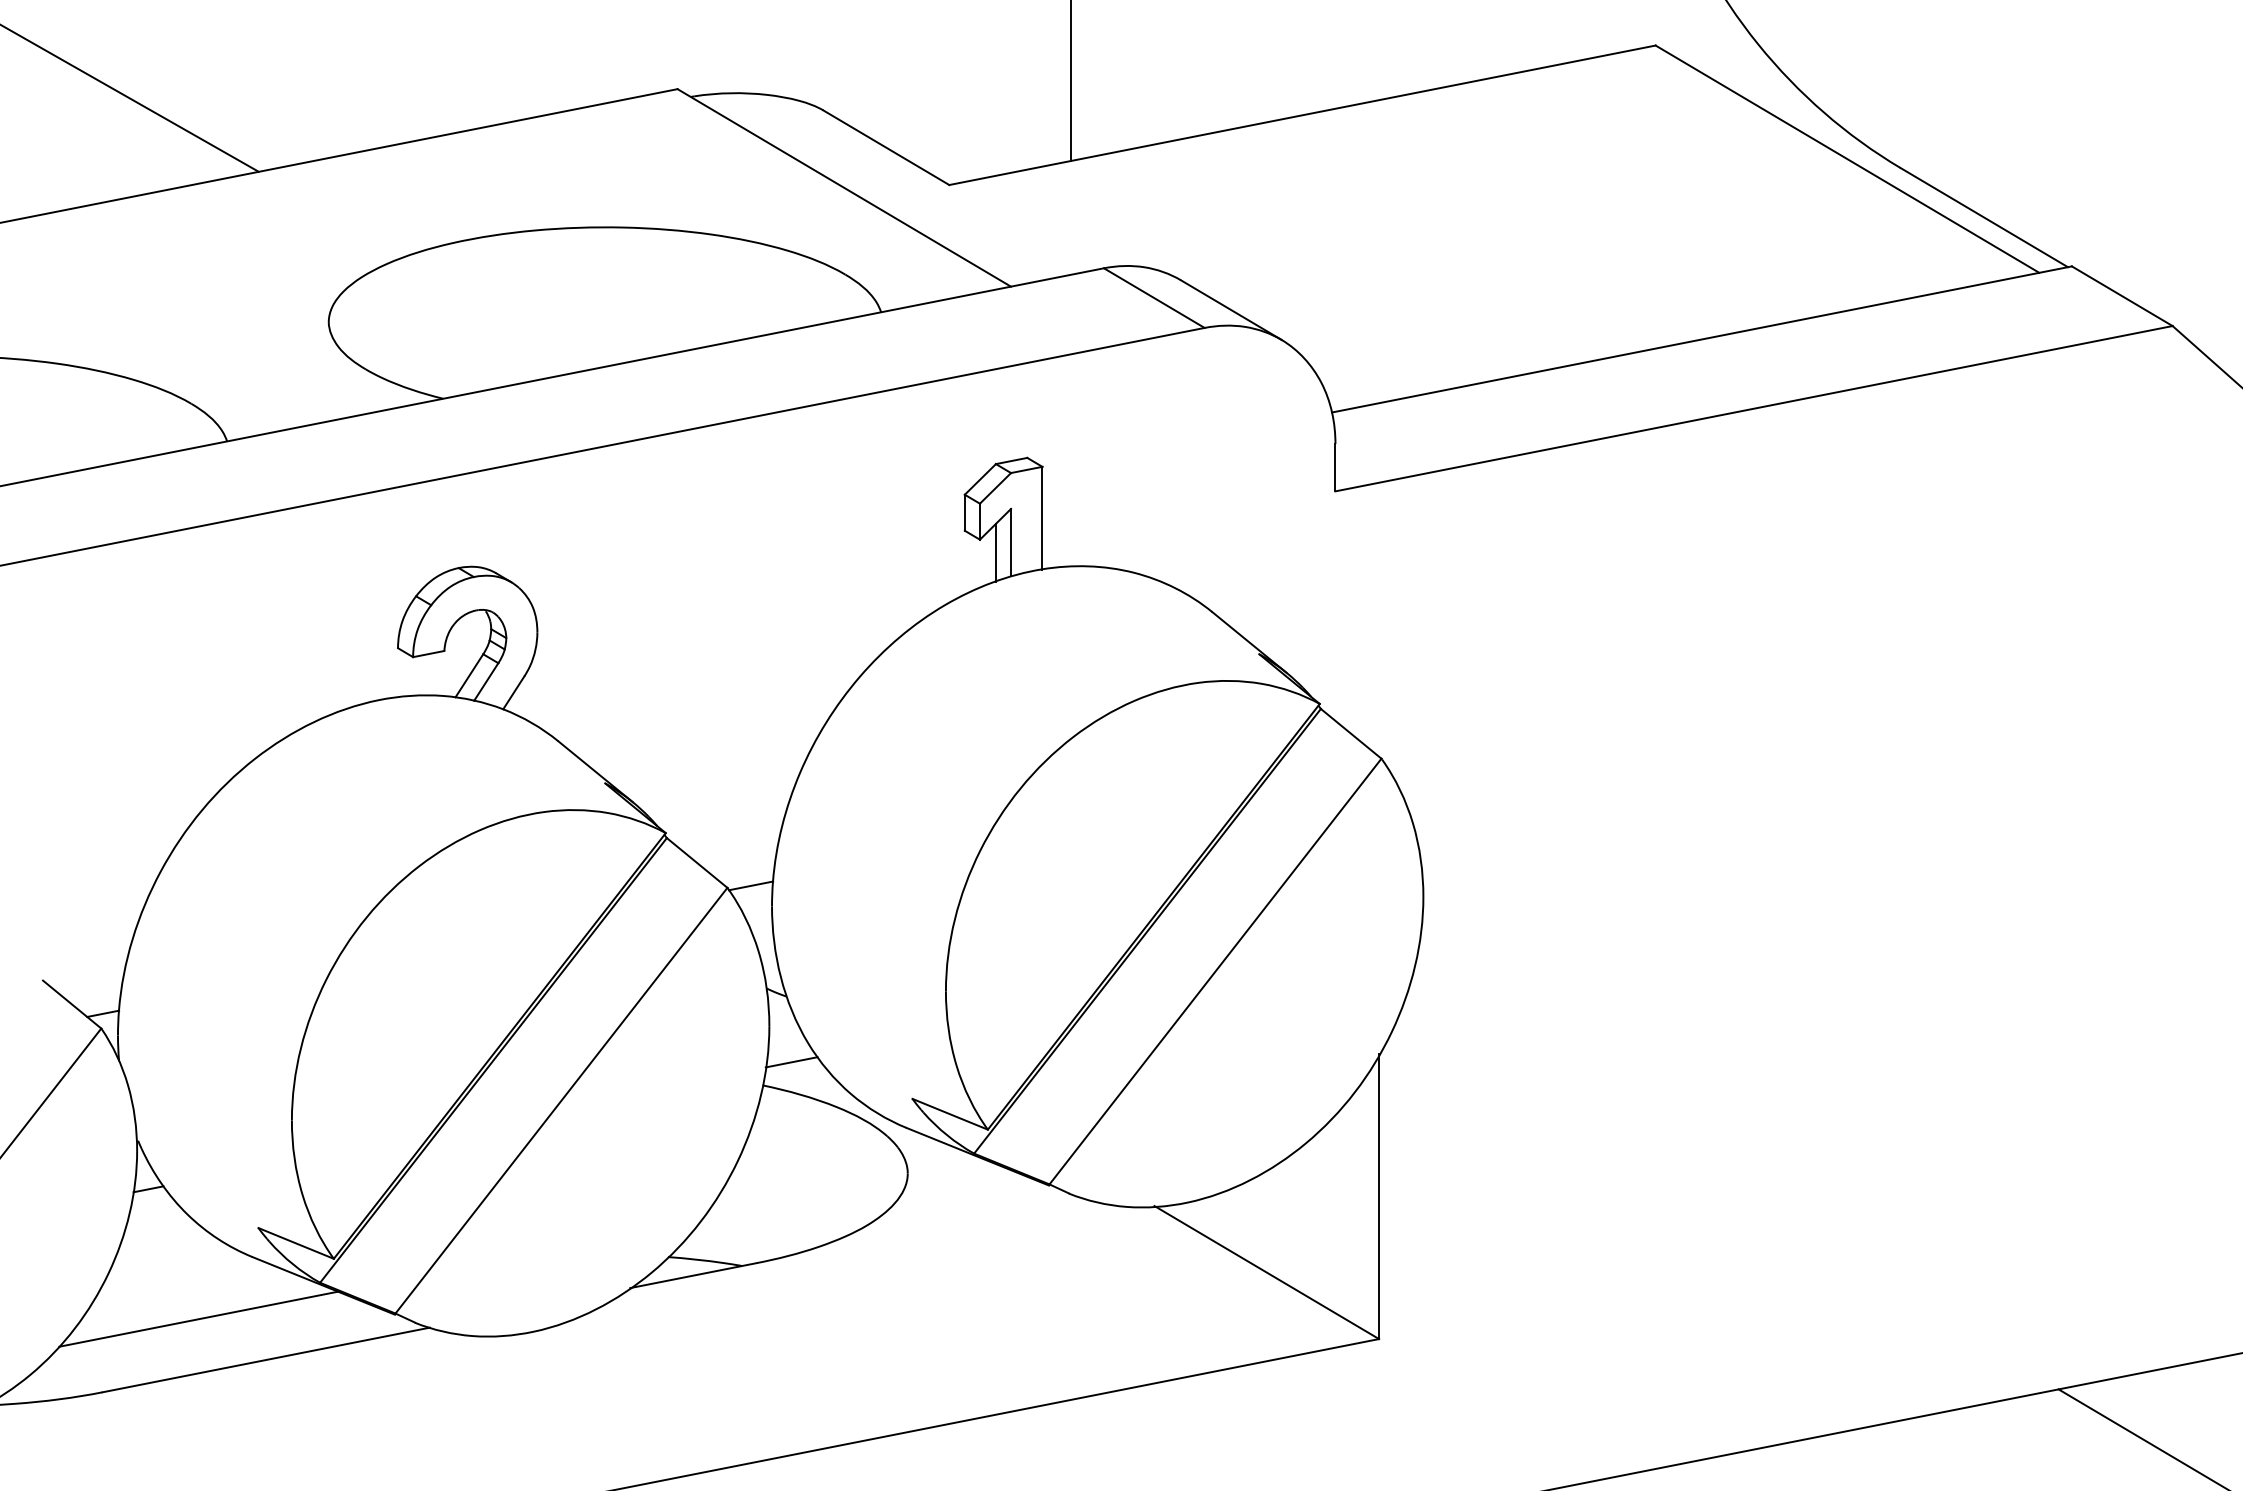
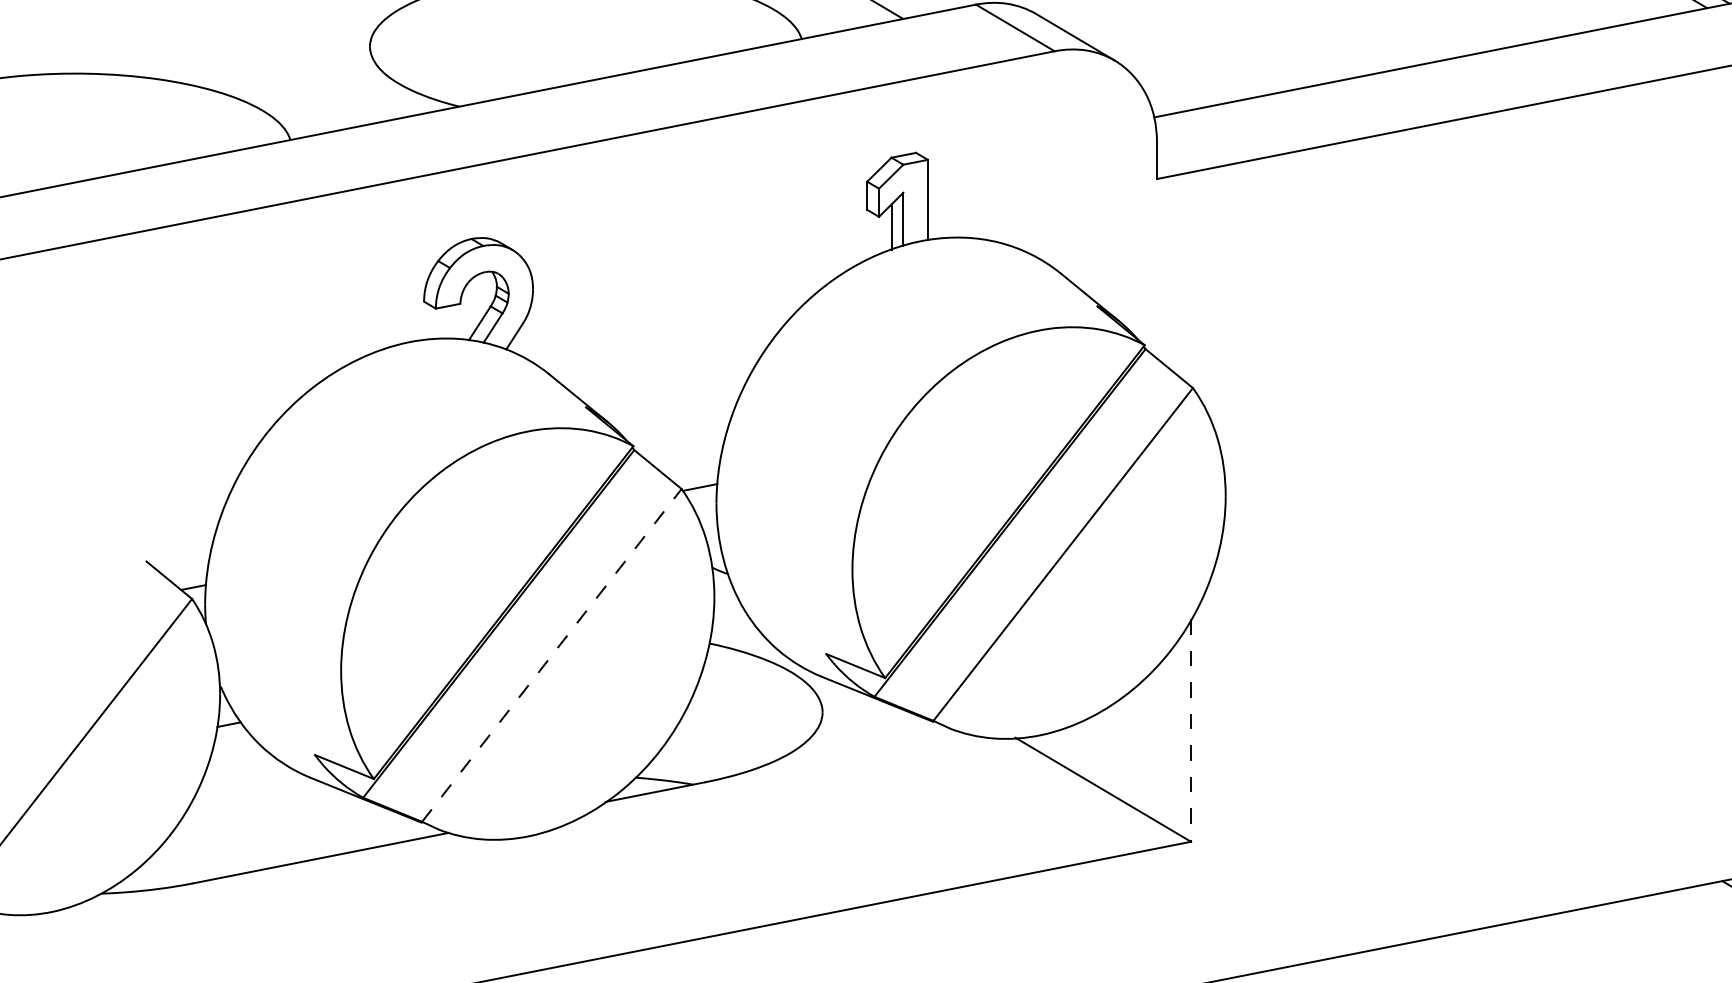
line: (791, 1062) -> (731, 625), removed
line: (561, 1100) -> (551, 655), solid -> dashed
line: (1379, 1197) -> (1191, 731), solid -> dashed
line: (198, 1318) -> (268, 825), removed

